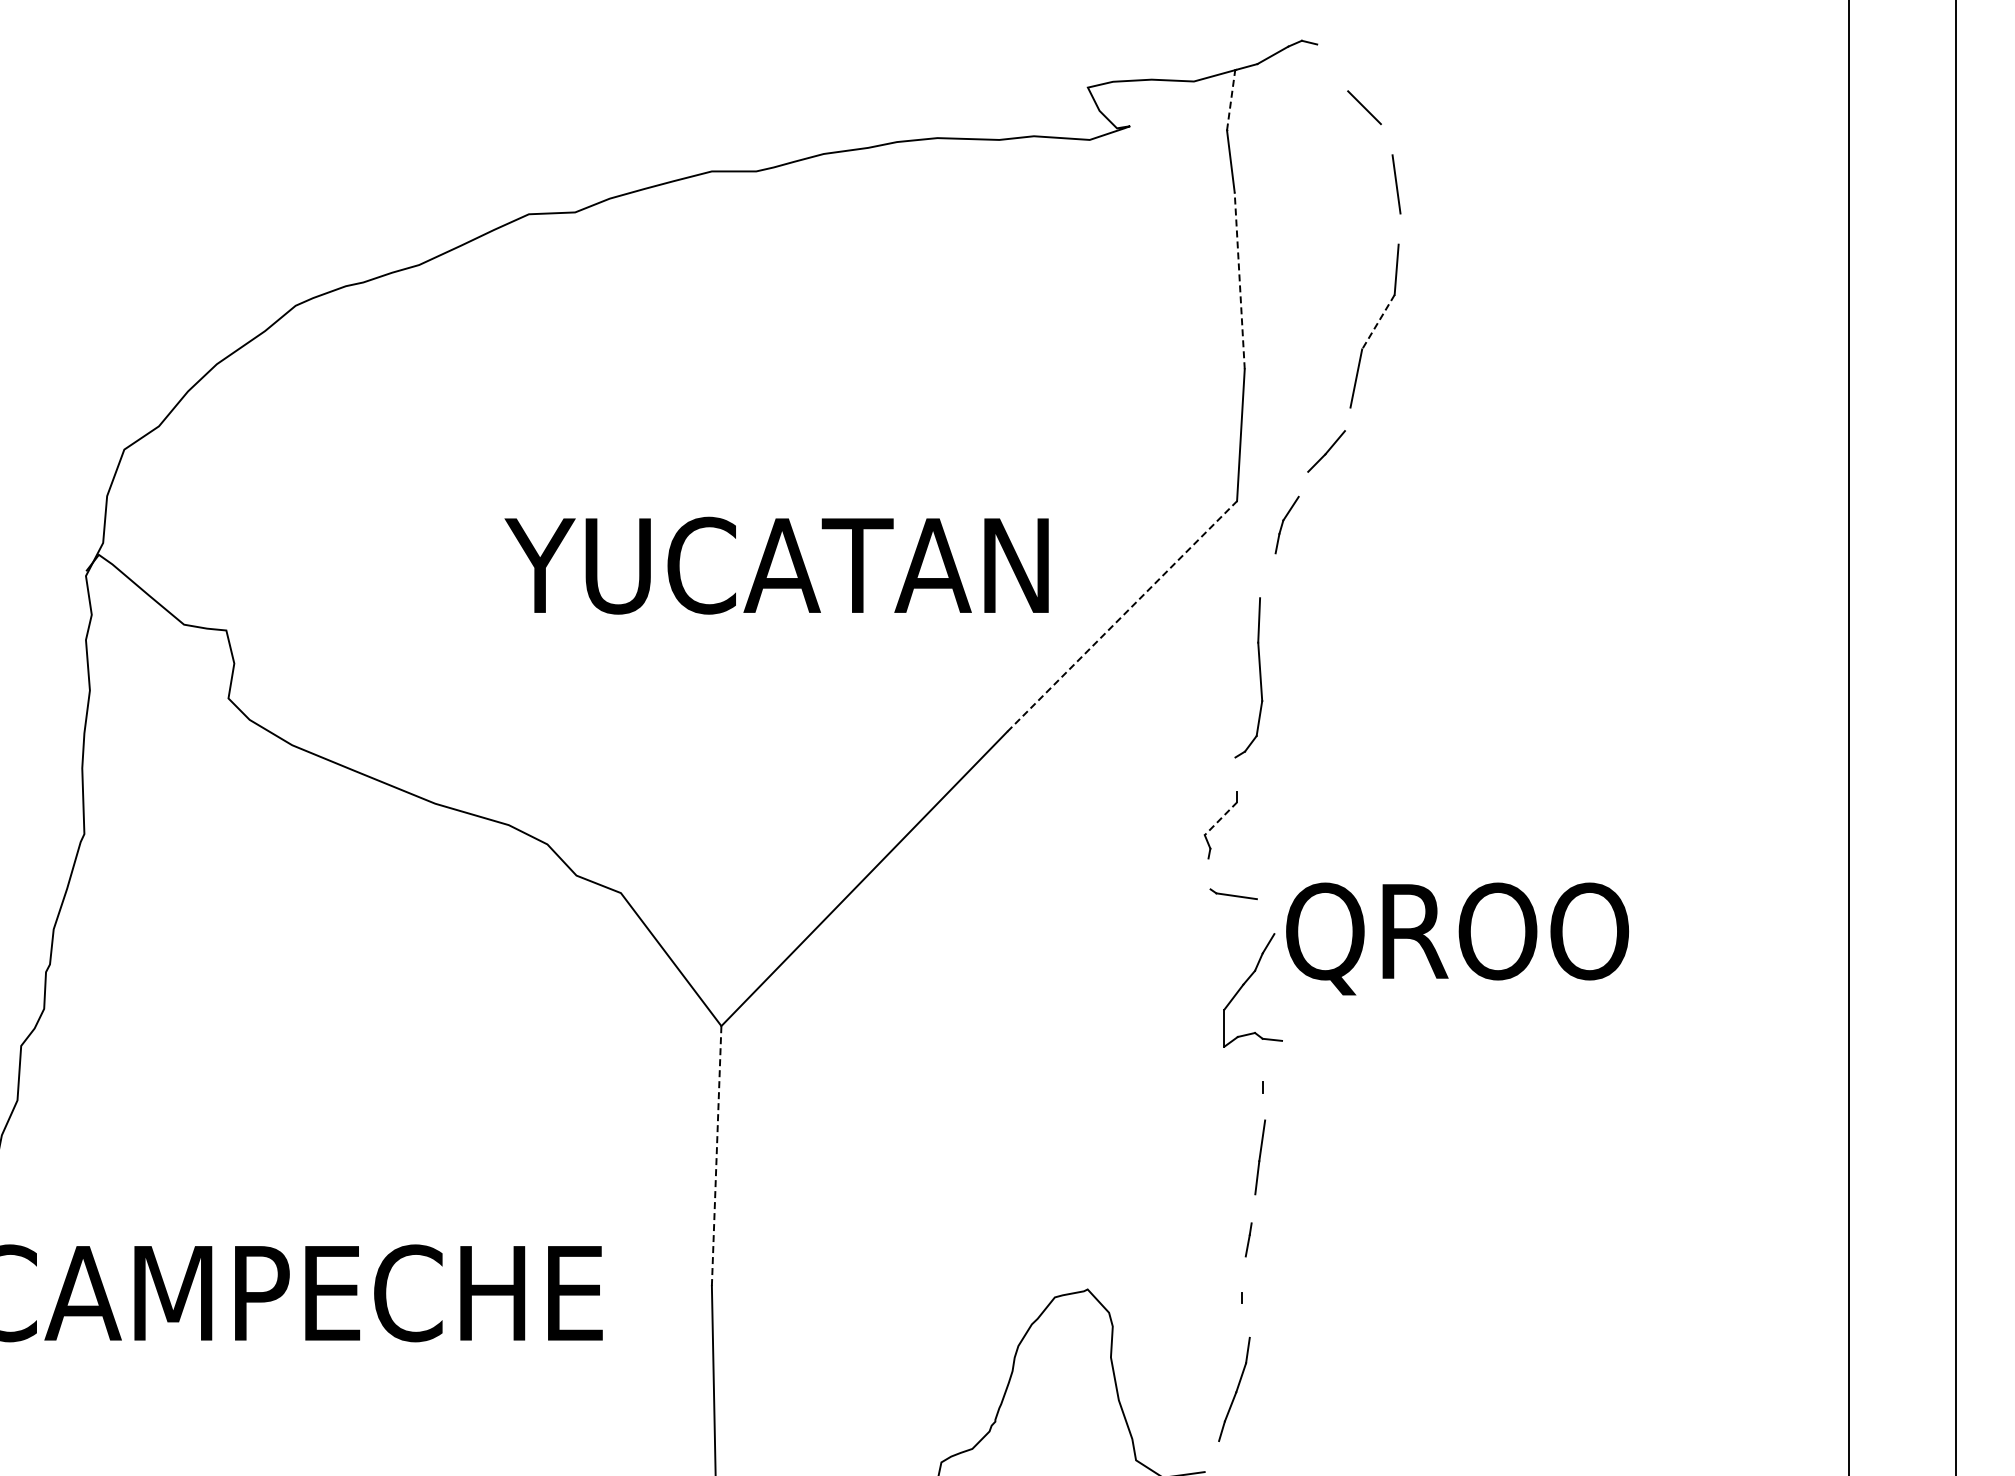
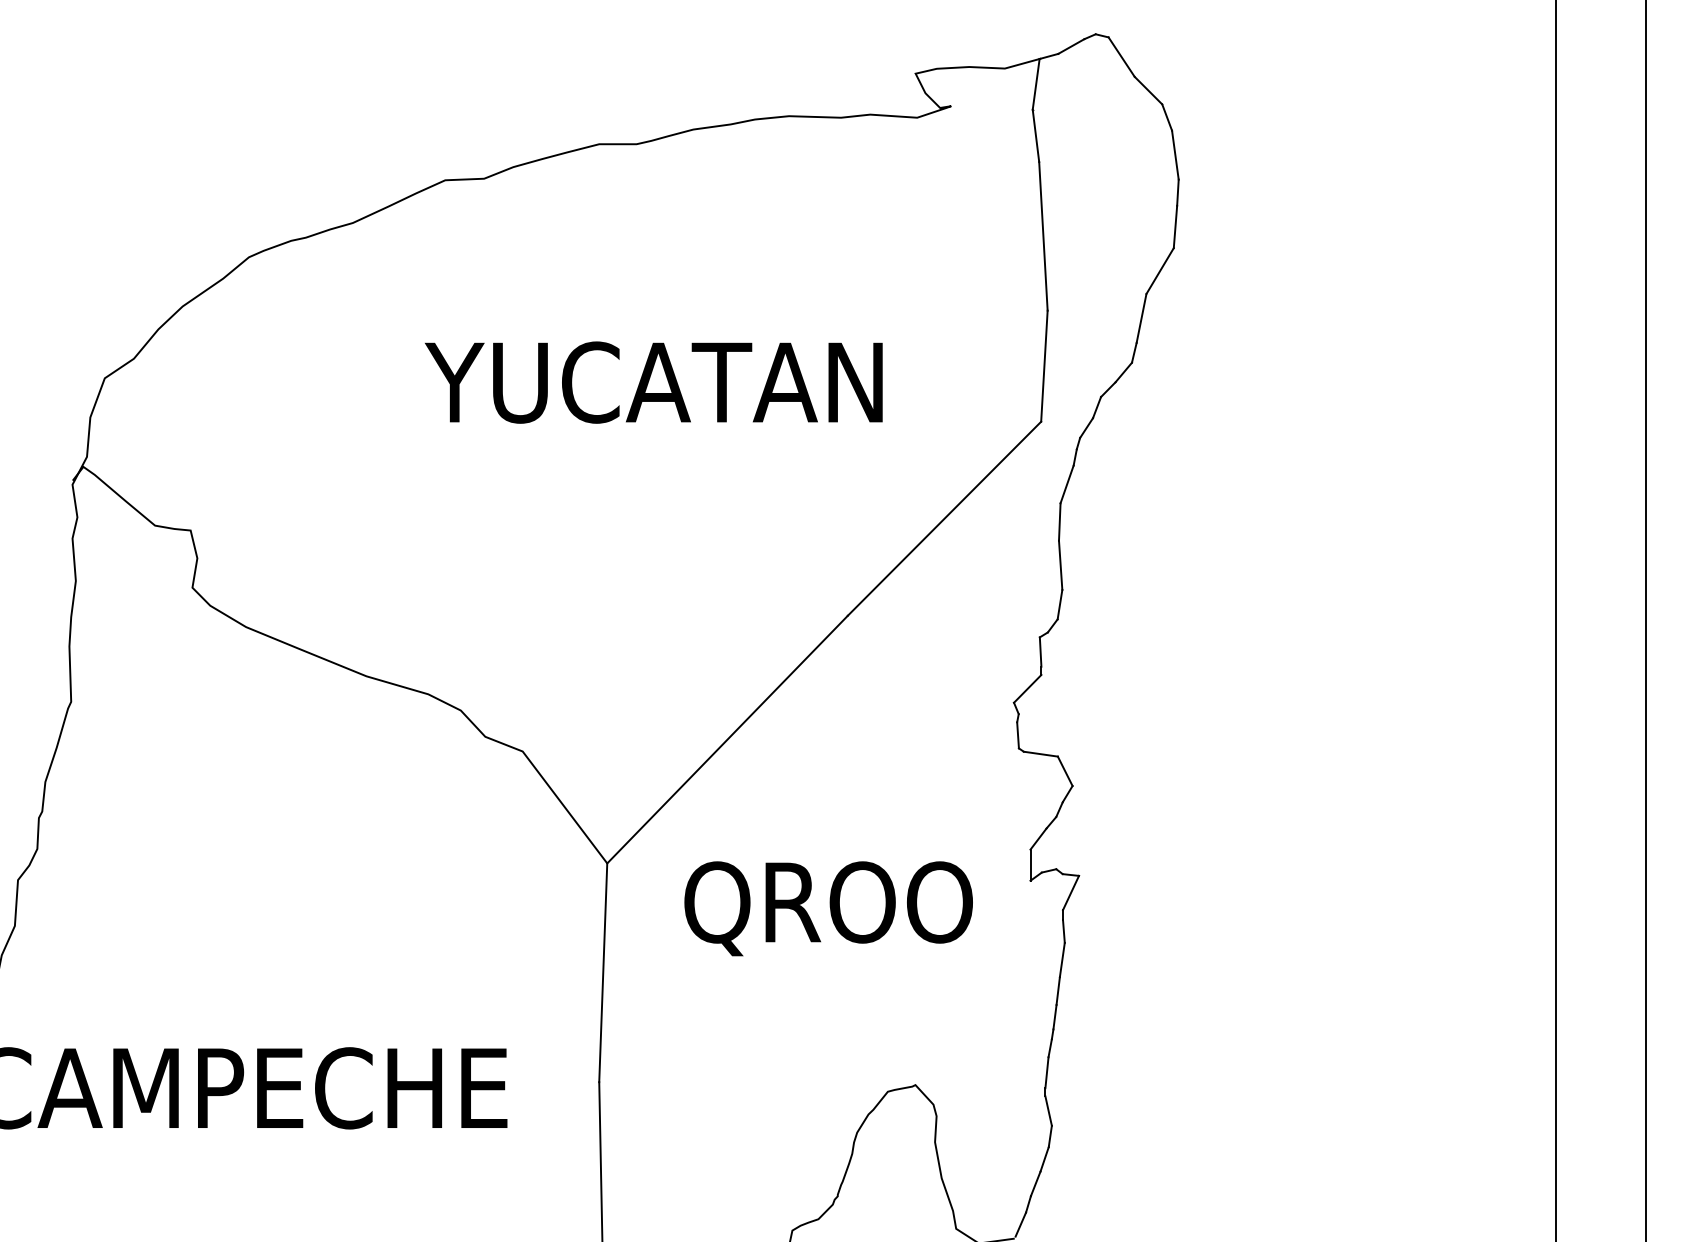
line: (1332, 67) -> (1121, 56), added
line: (1231, 99) -> (1036, 83), dashed -> solid
line: (1386, 139) -> (1166, 117), added
line: (1399, 228) -> (1177, 192), added
line: (1239, 280) -> (1043, 236), dashed -> solid
line: (1378, 322) -> (1160, 271), dashed -> solid
line: (1347, 419) -> (1134, 352), added
line: (1303, 483) -> (1097, 406), added
text: (776, 565) -> (653, 382), moved
line: (1267, 575) -> (1066, 484), added
line: (1122, 616) -> (944, 518), dashed -> solid
line: (1236, 774) -> (1040, 651), added
line: (1220, 818) -> (1027, 688), dashed -> solid
line: (1209, 873) -> (1017, 735), added
line: (1265, 916) -> (1065, 771), added
text: (1457, 938) -> (828, 908), moved
line: (1272, 1060) -> (1070, 892), added
line: (1264, 1106) -> (1064, 931), added
line: (716, 1155) -> (603, 972), dashed -> solid
line: (1253, 1208) -> (1055, 1016), added
line: (1243, 1274) -> (1046, 1072), added
line: (1245, 1319) -> (1048, 1110), added
line: (1212, 1455) -> (1020, 1224), added

